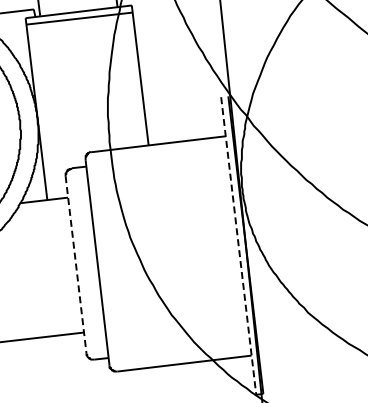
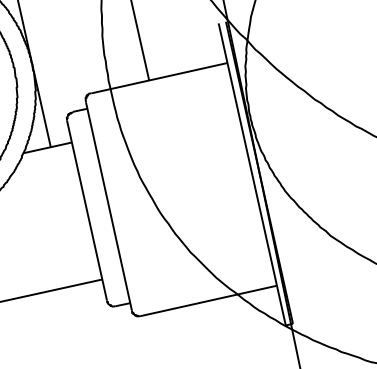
line: (238, 245) -> (251, 173), dashed -> solid
line: (76, 265) -> (87, 211), dashed -> solid

